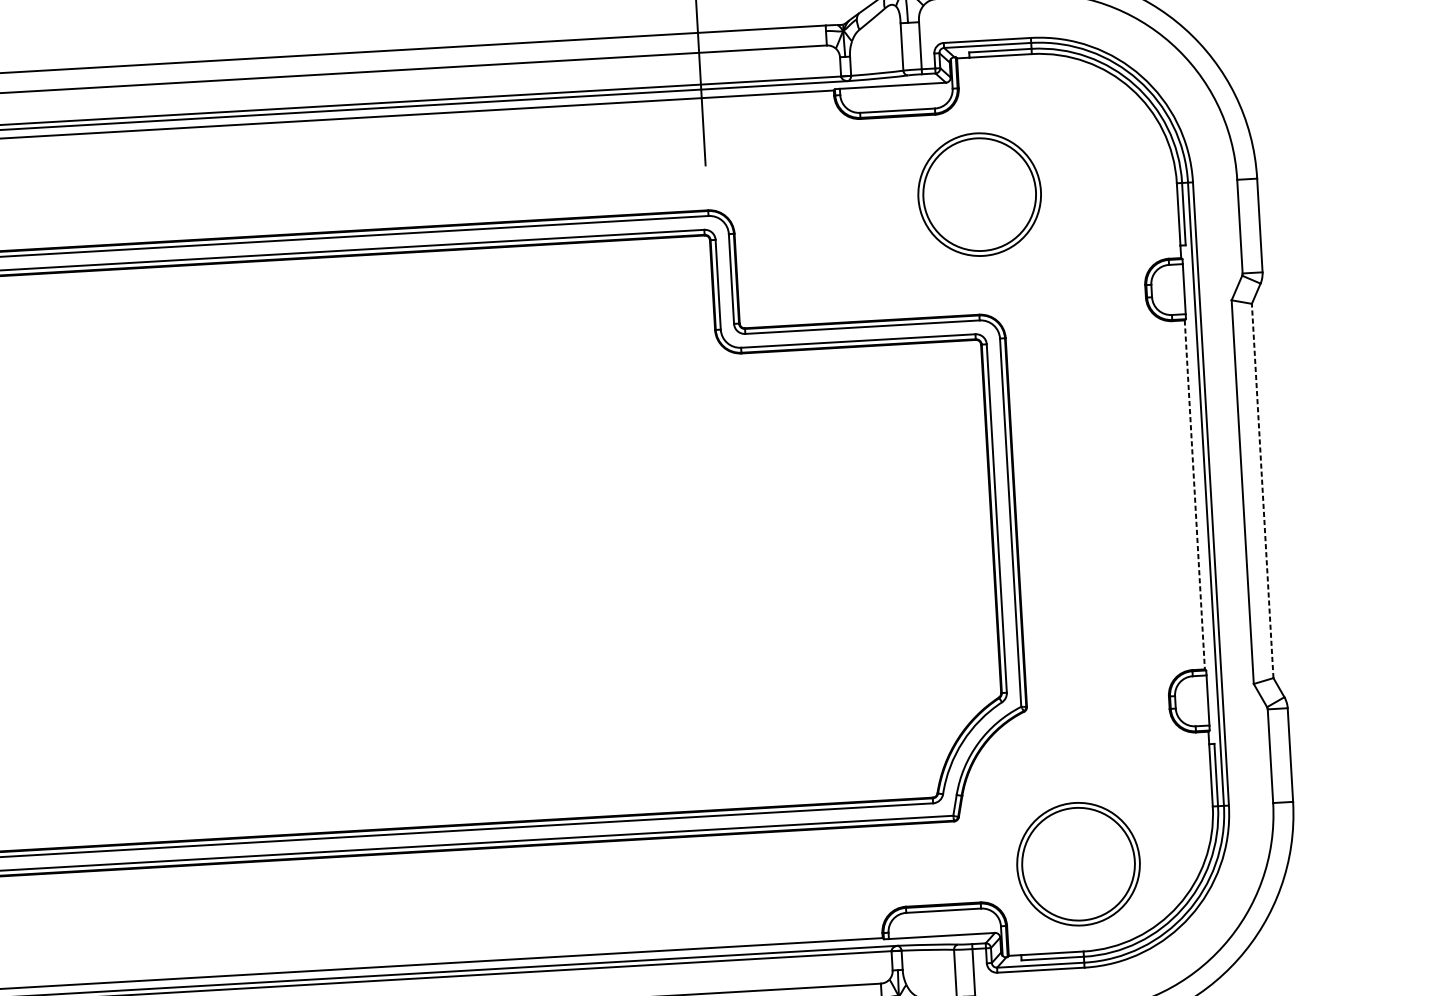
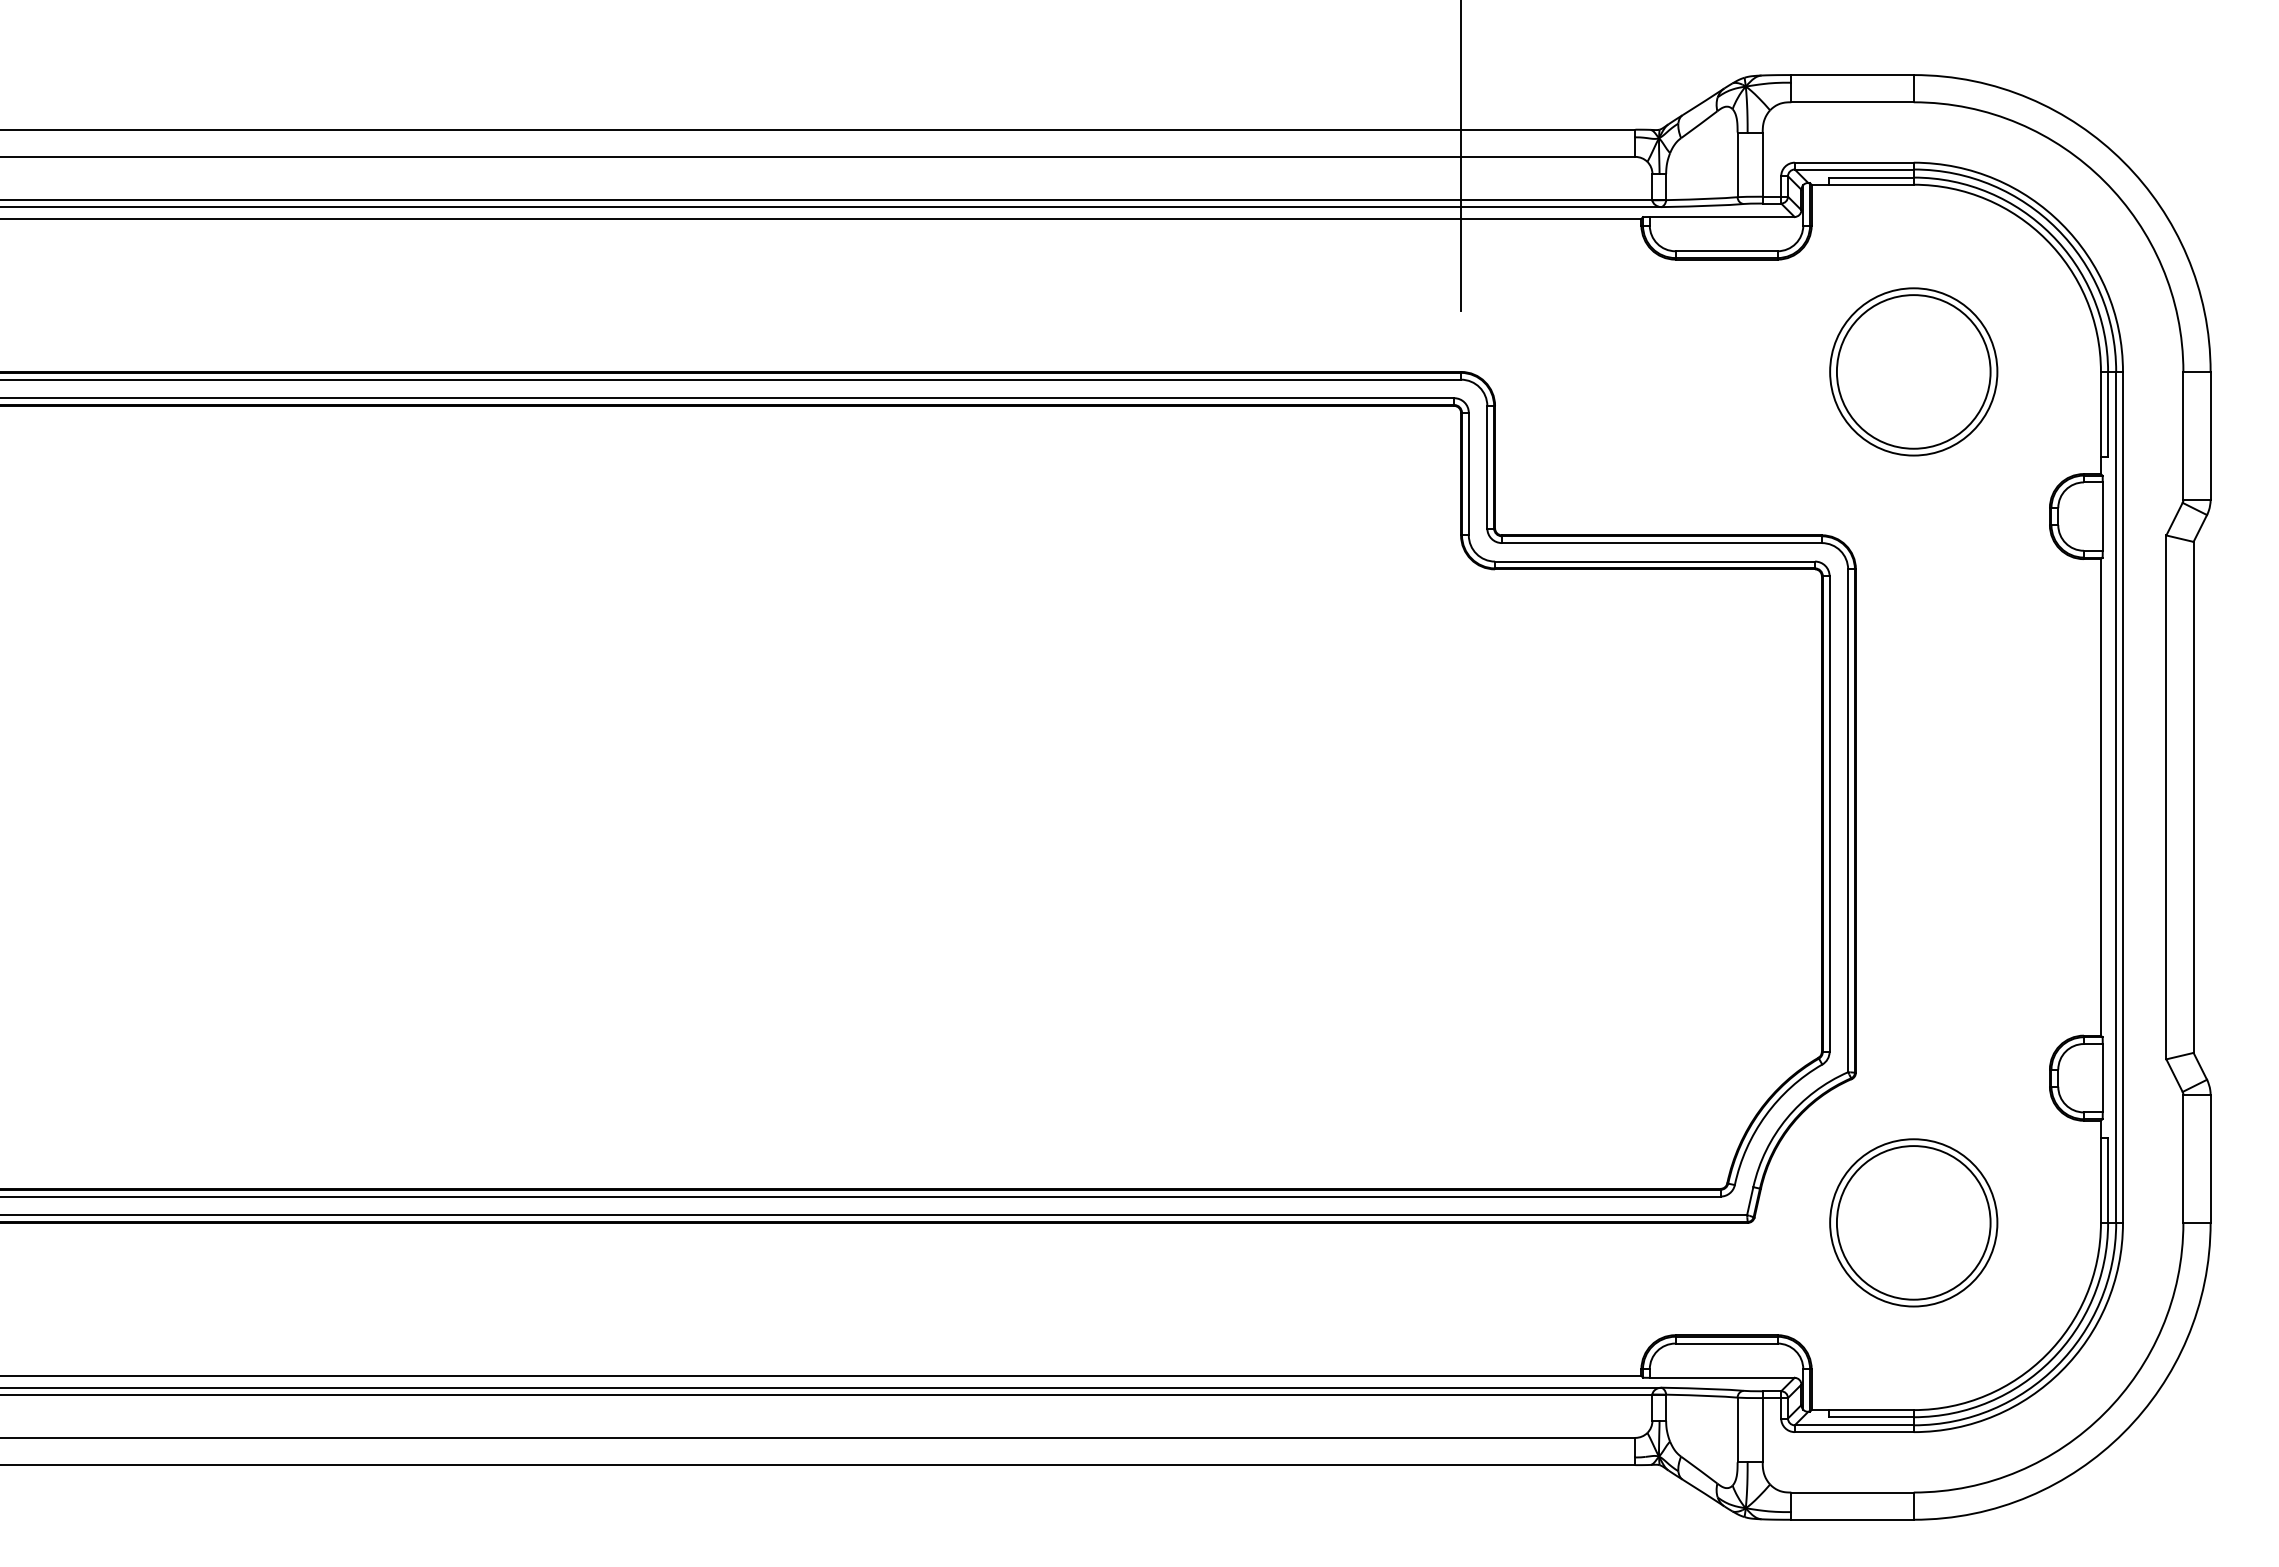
part: (979, 194) -> (1913, 371), moved
line: (1262, 491) -> (2193, 797), dashed -> solid
line: (1194, 494) -> (2100, 797), dashed -> solid
part: (1078, 863) -> (1913, 1222), moved

